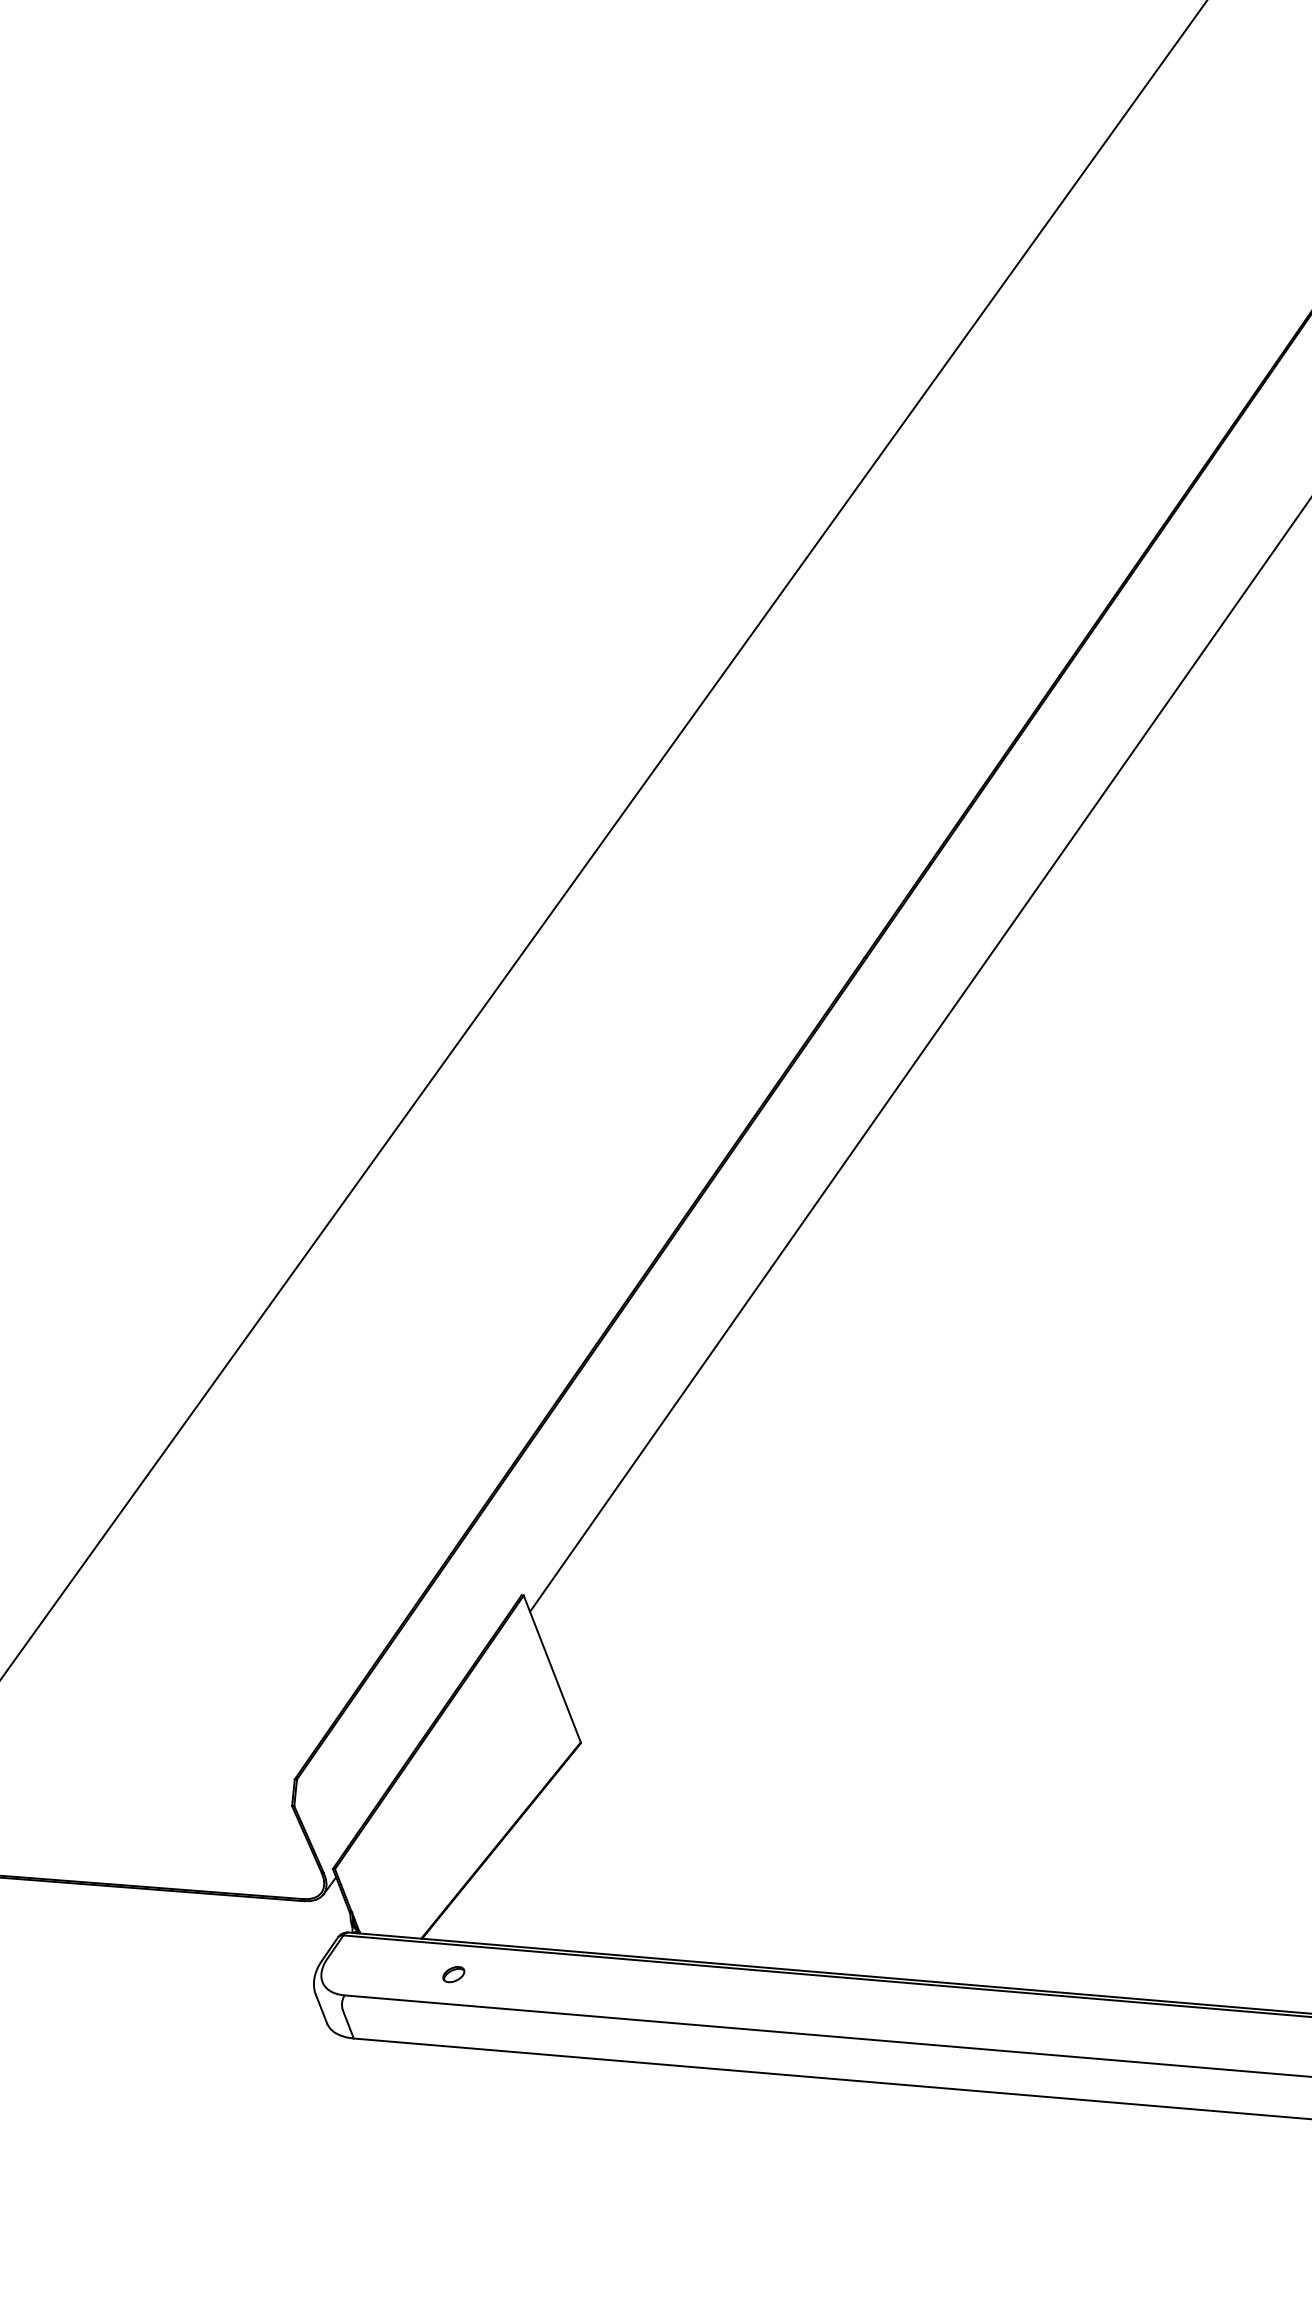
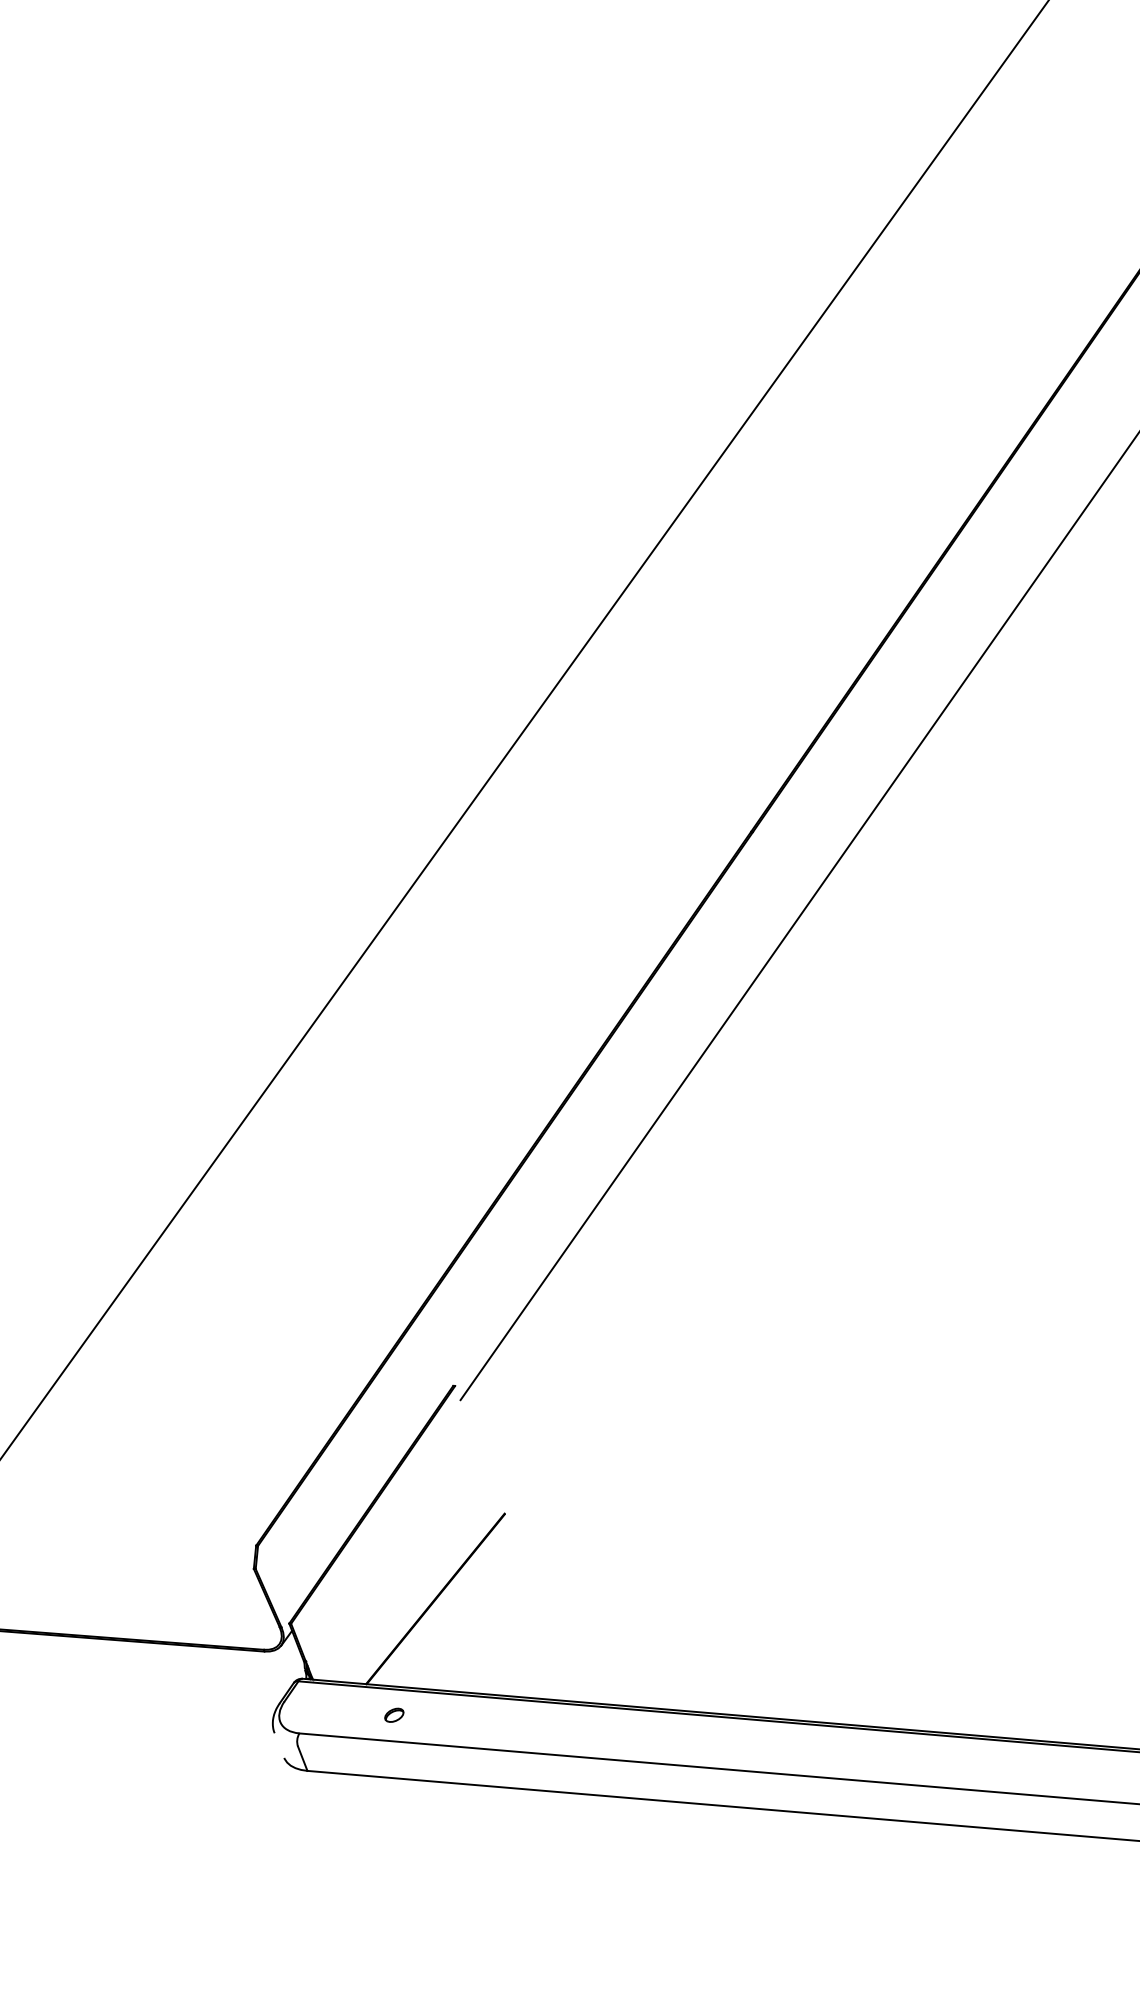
line: (551, 1668) -> (479, 1449), removed
line: (321, 2008) -> (279, 1744), removed

